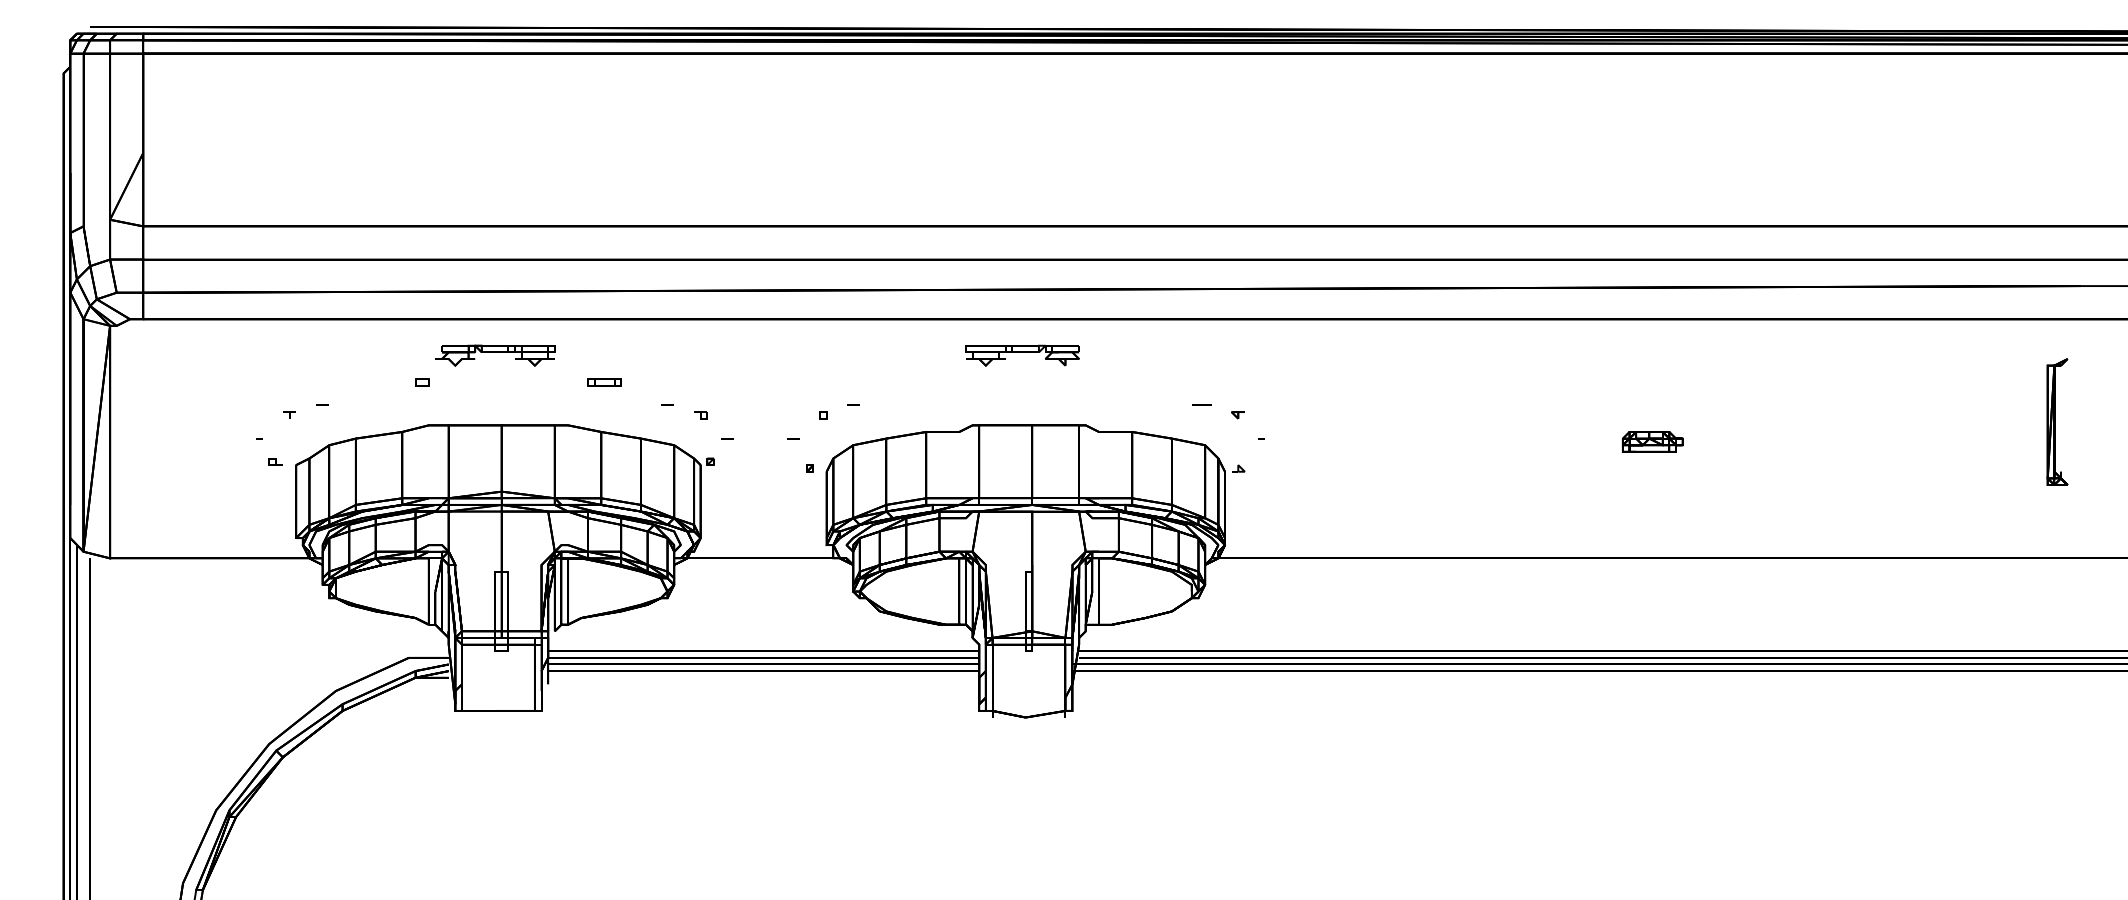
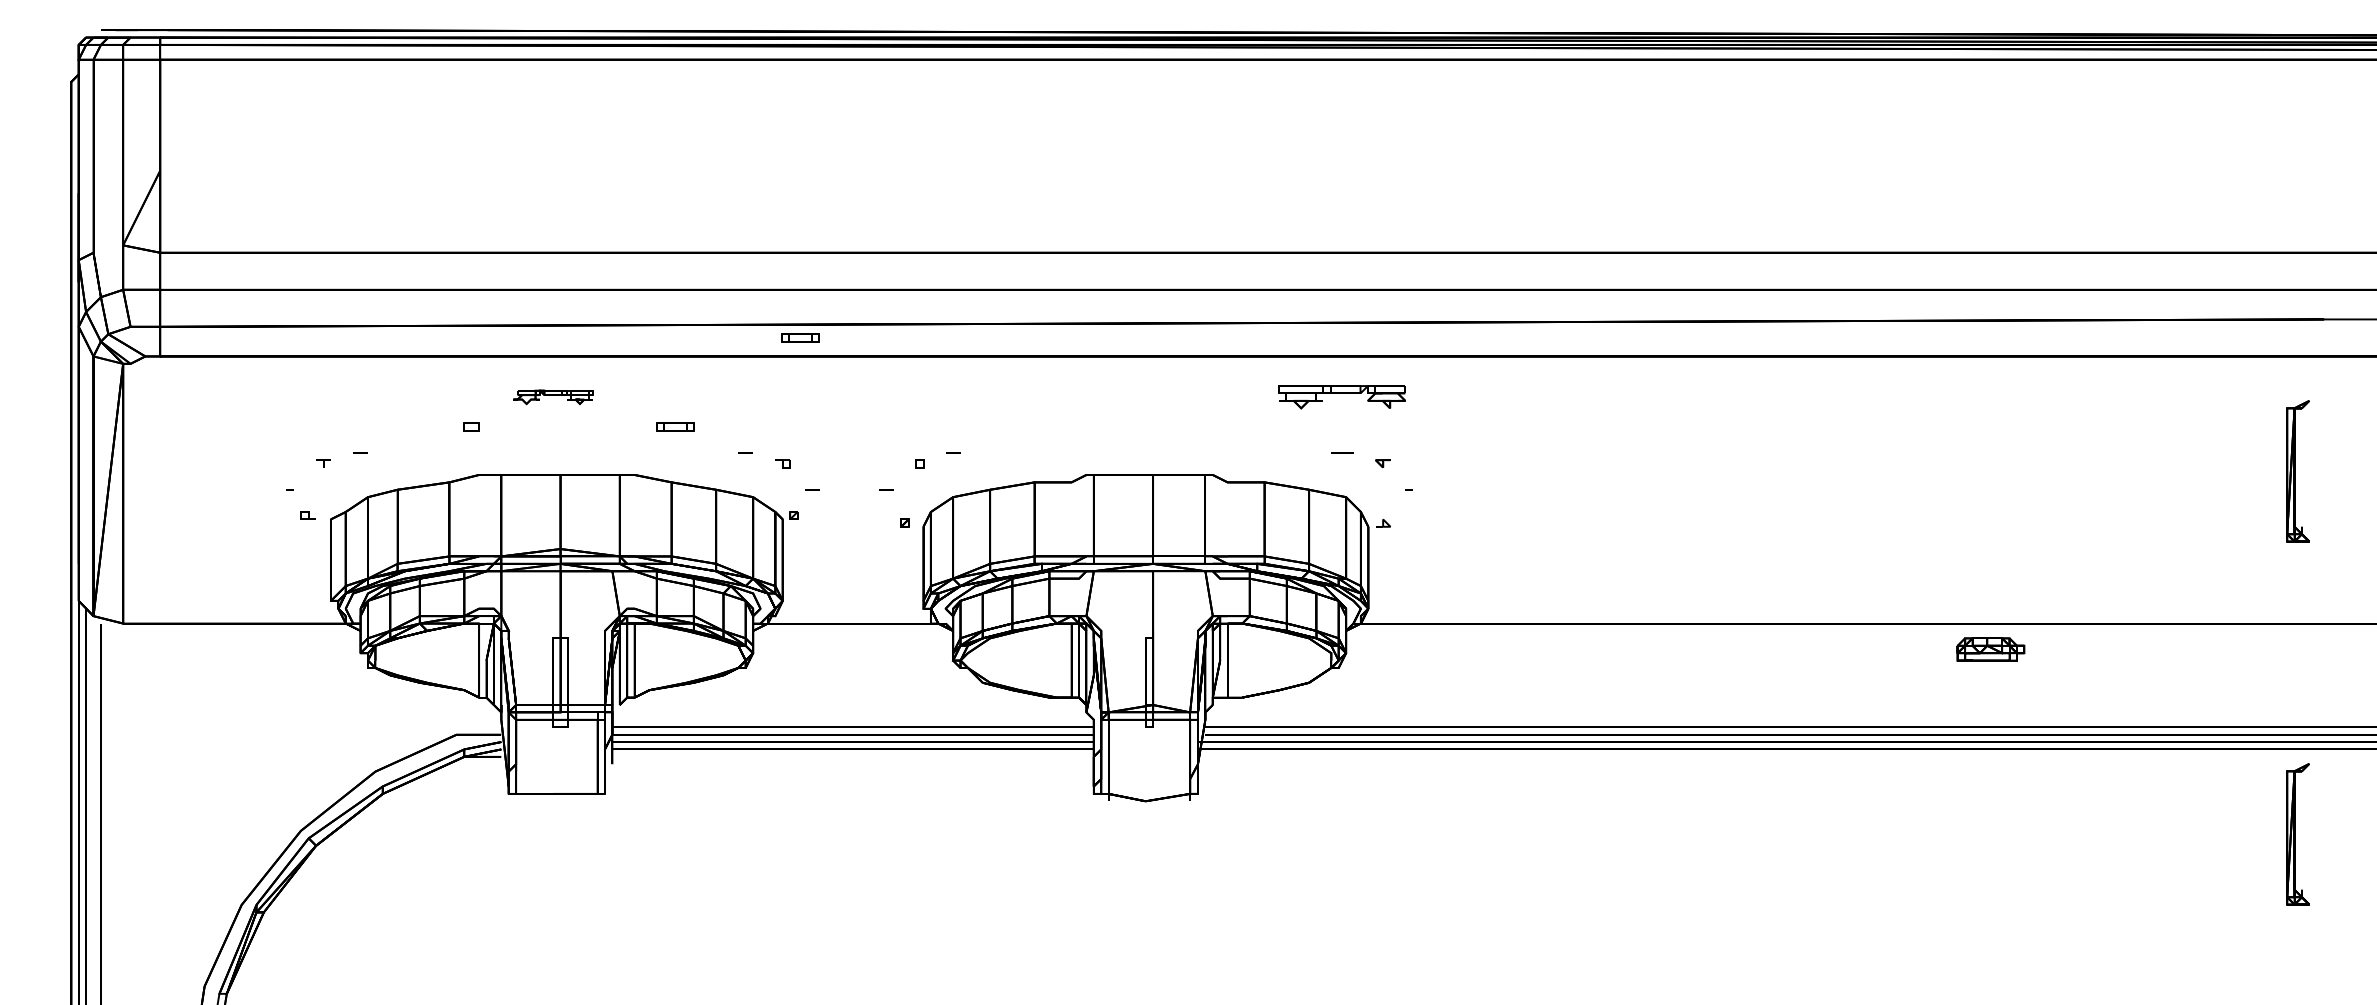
part: (716, 302) -> (800, 337), added
part: (495, 355) -> (553, 397), size x0.6
part: (1021, 355) -> (1341, 397), moved
part: (1652, 441) -> (1990, 649), moved
part: (2056, 747) -> (2297, 834), added

